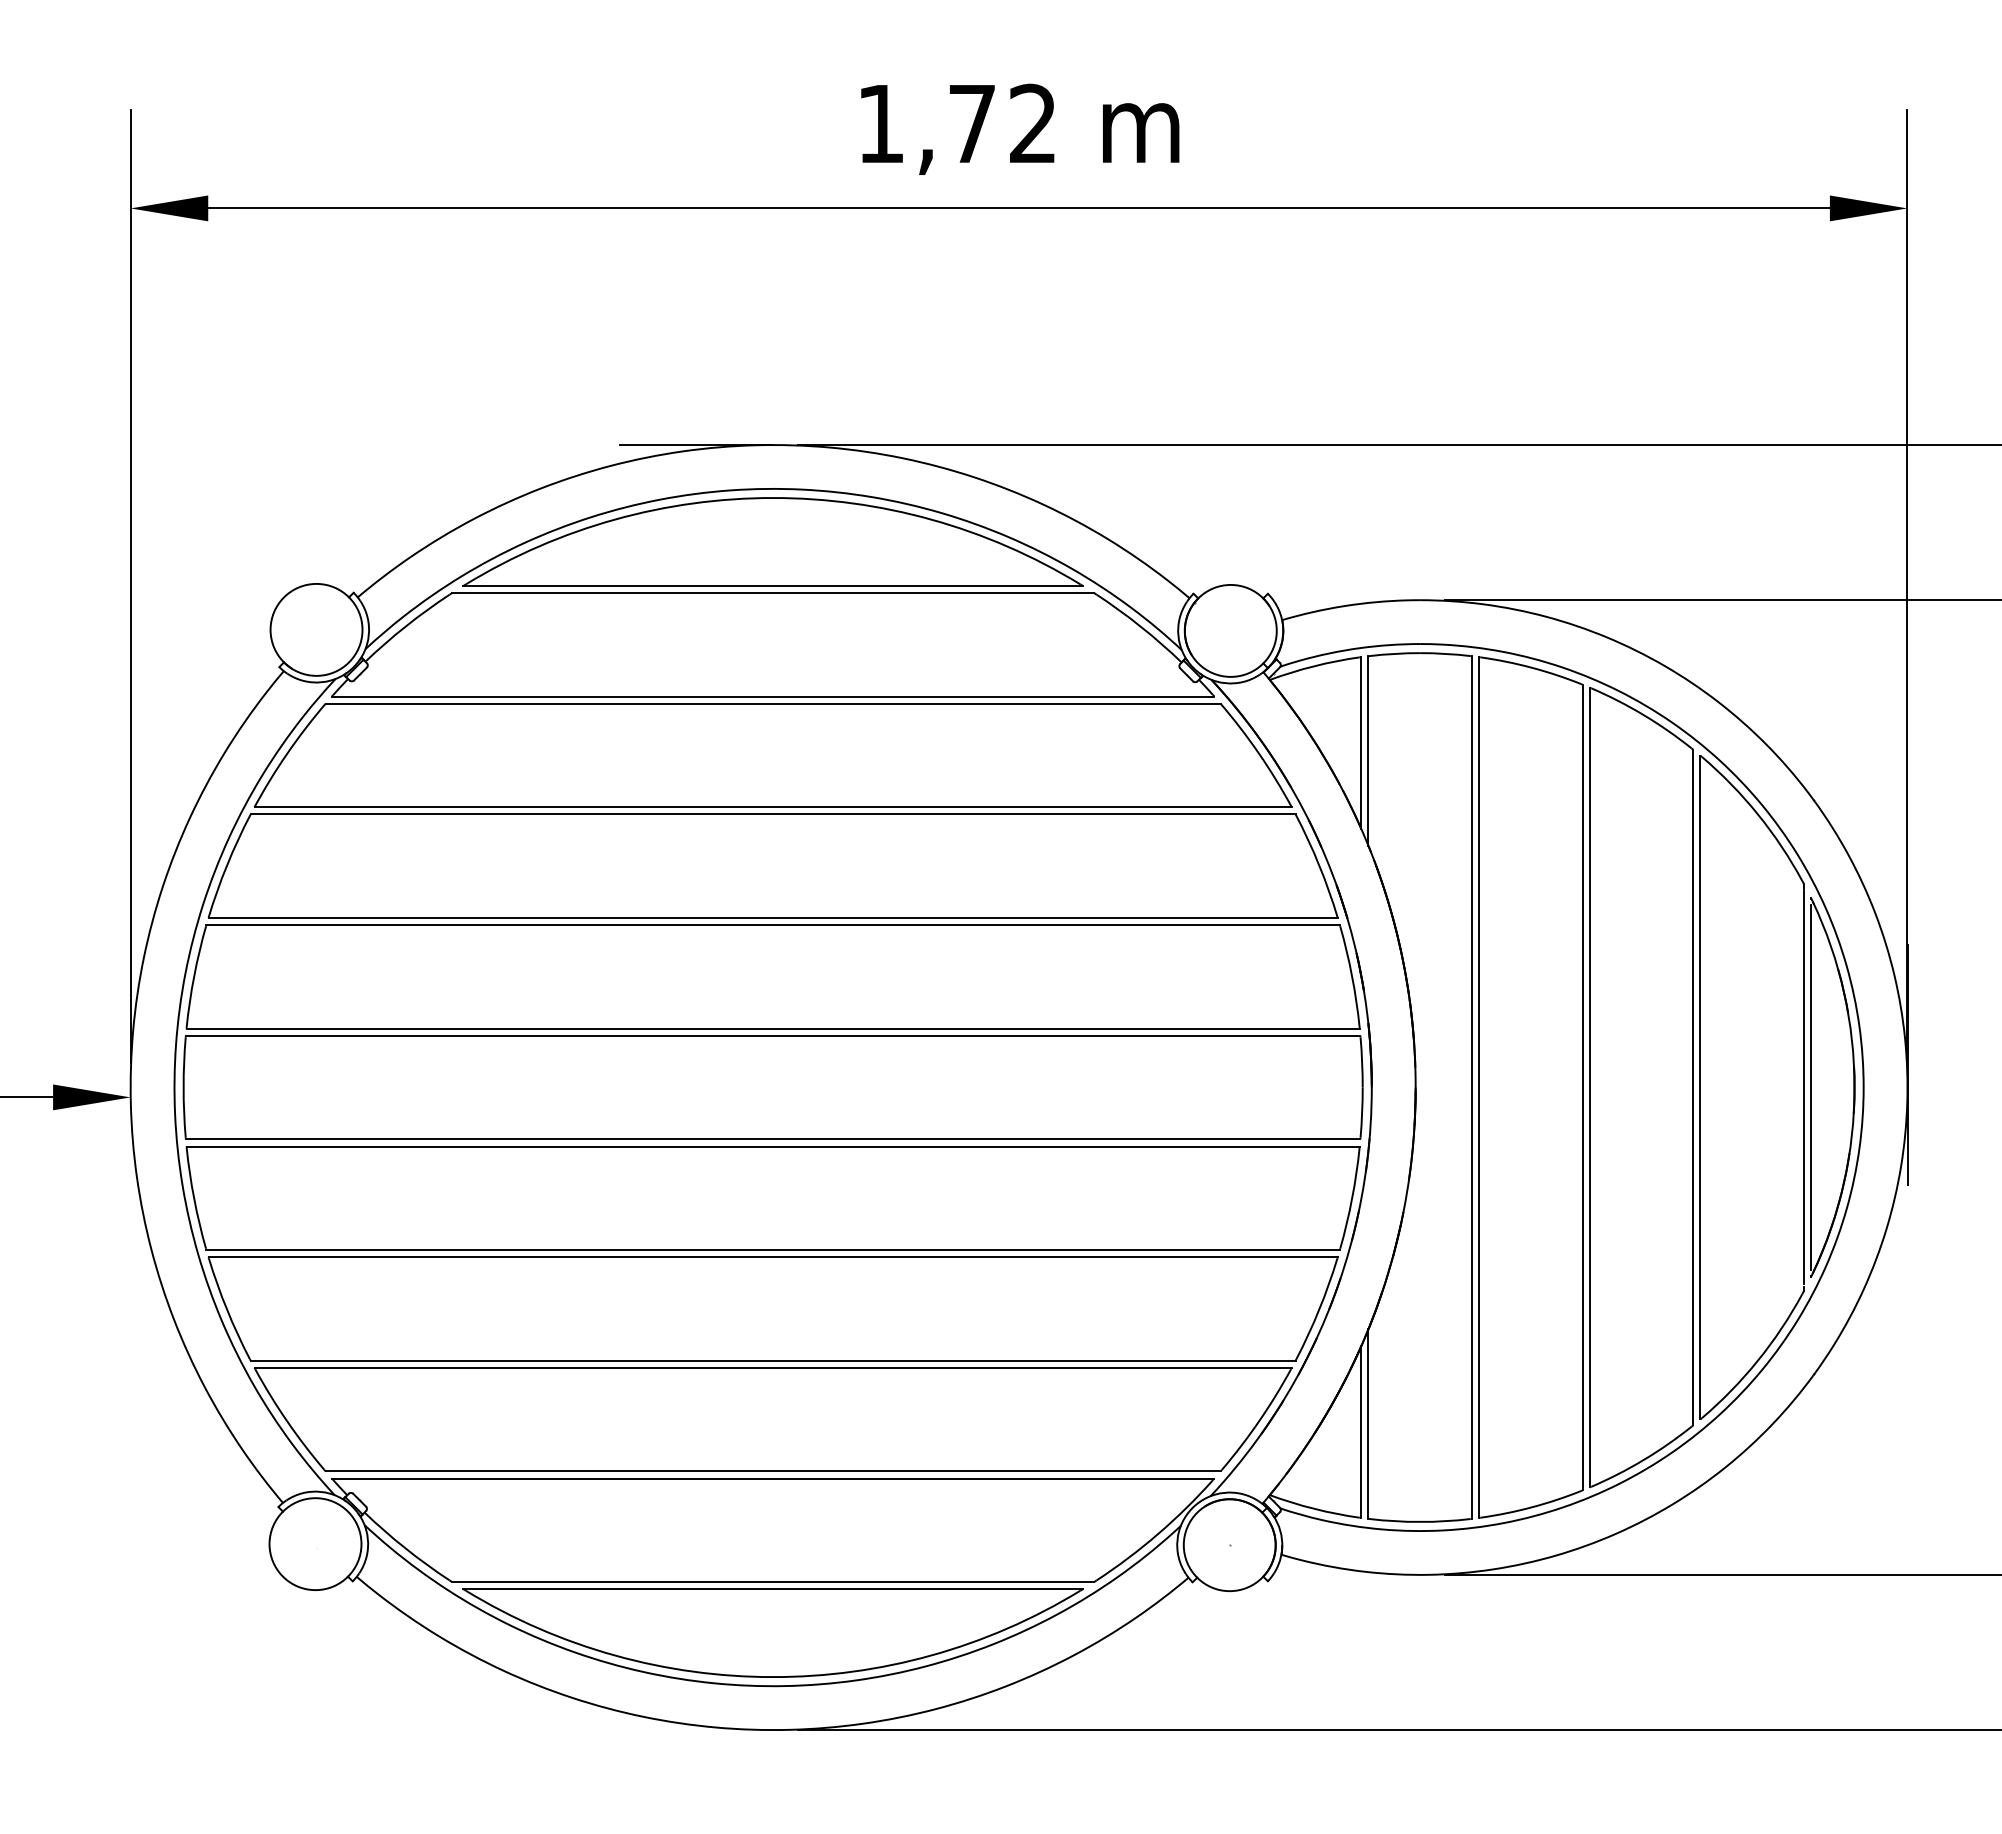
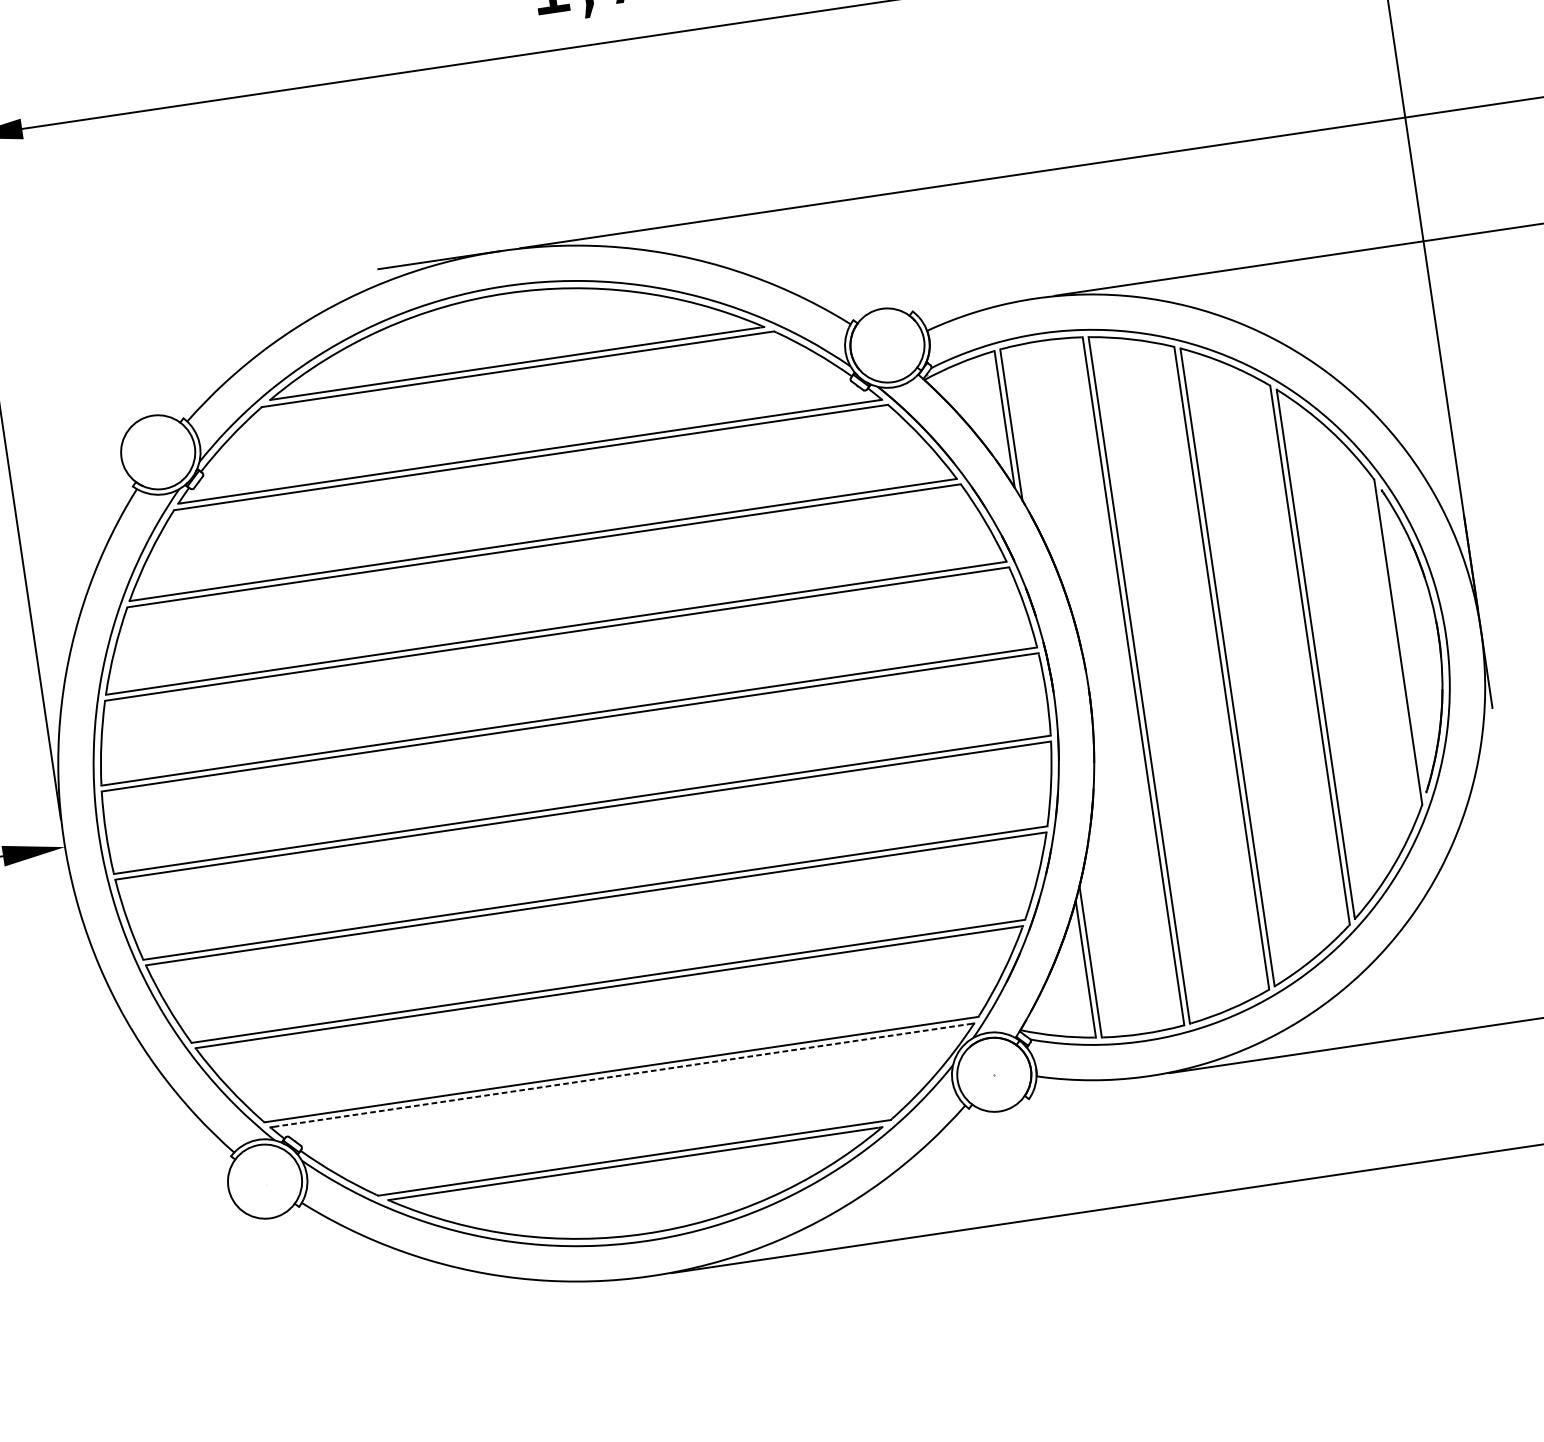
line: (1811, 1087) -> (1404, 641), removed
line: (773, 1478) -> (622, 1075), solid -> dashed

